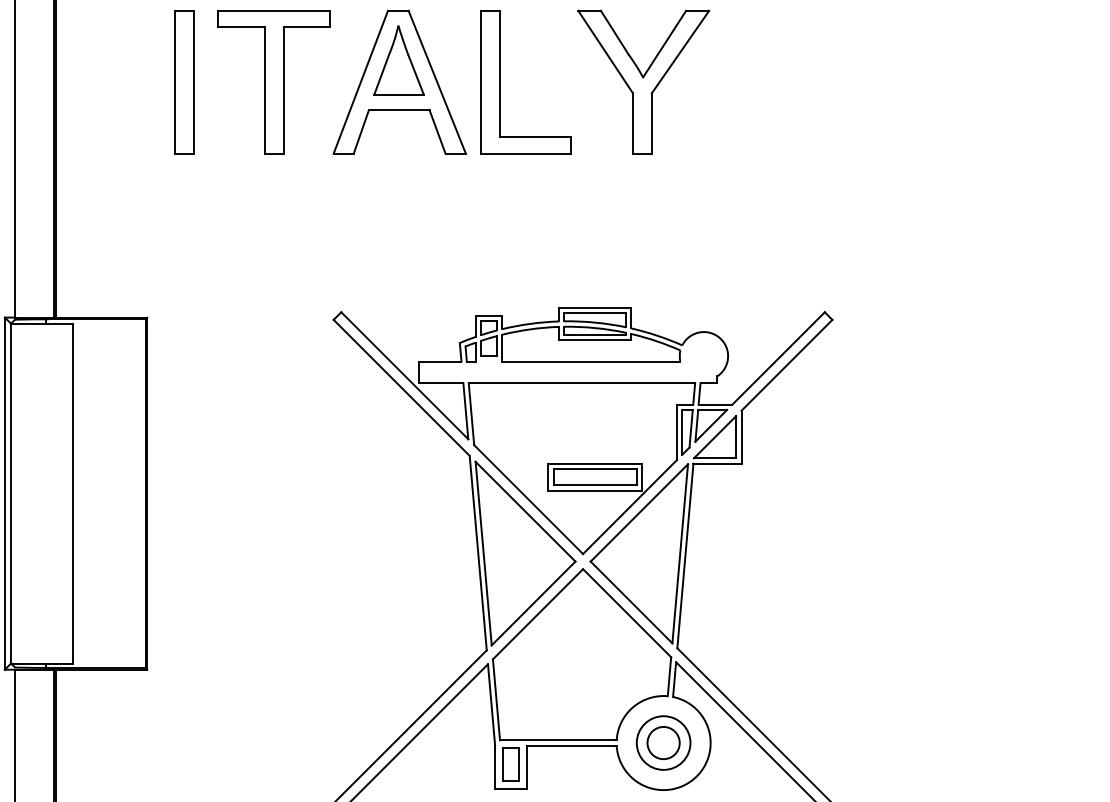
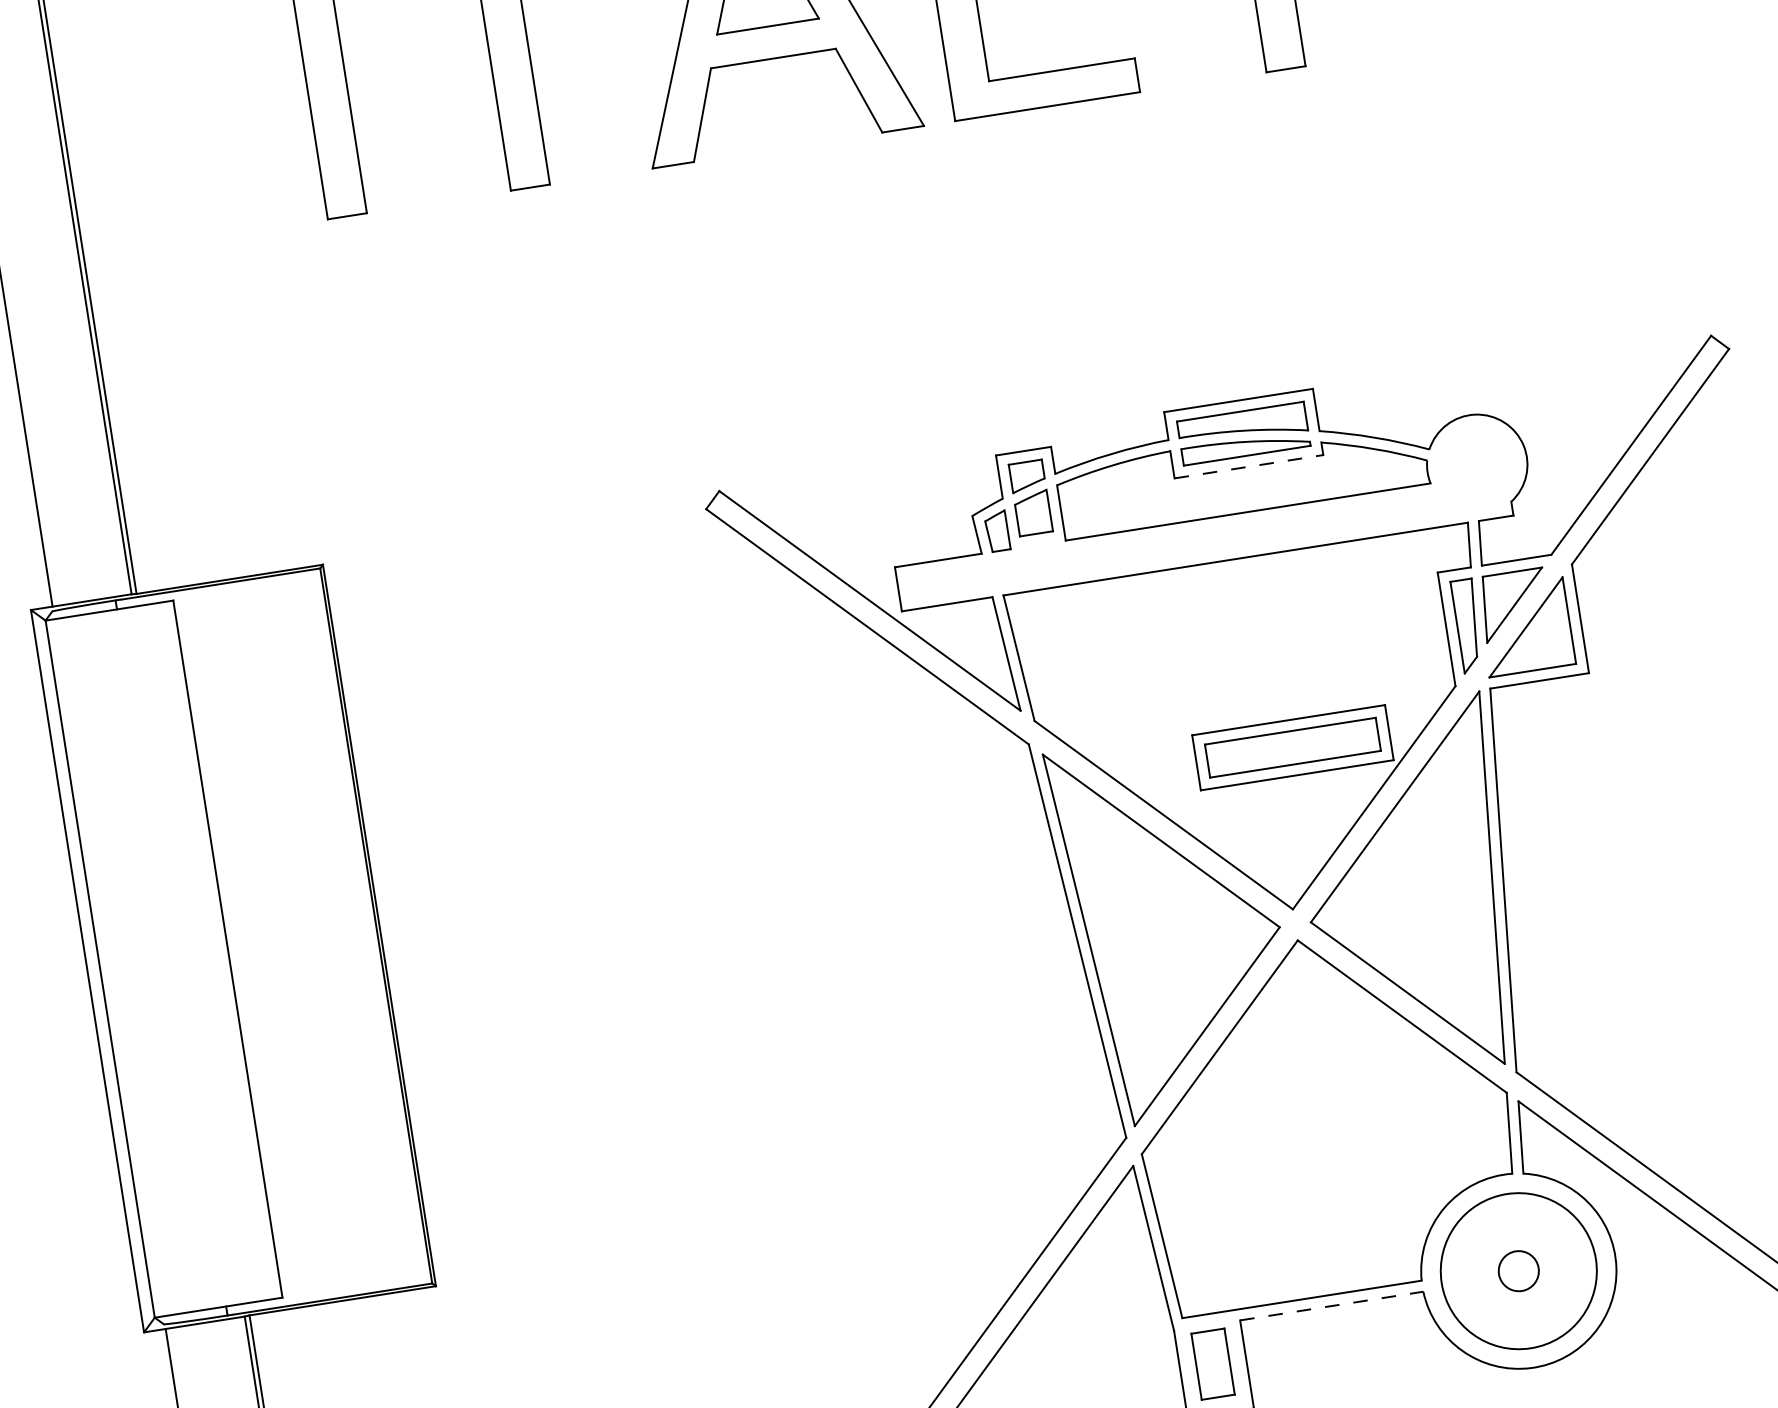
line: (595, 340) -> (1249, 467), solid -> dashed
circle: (663, 742) -> (1518, 1270), size x0.6
circle: (663, 742) -> (1518, 1270), size x1.4
line: (572, 745) -> (1332, 1305), solid -> dashed

